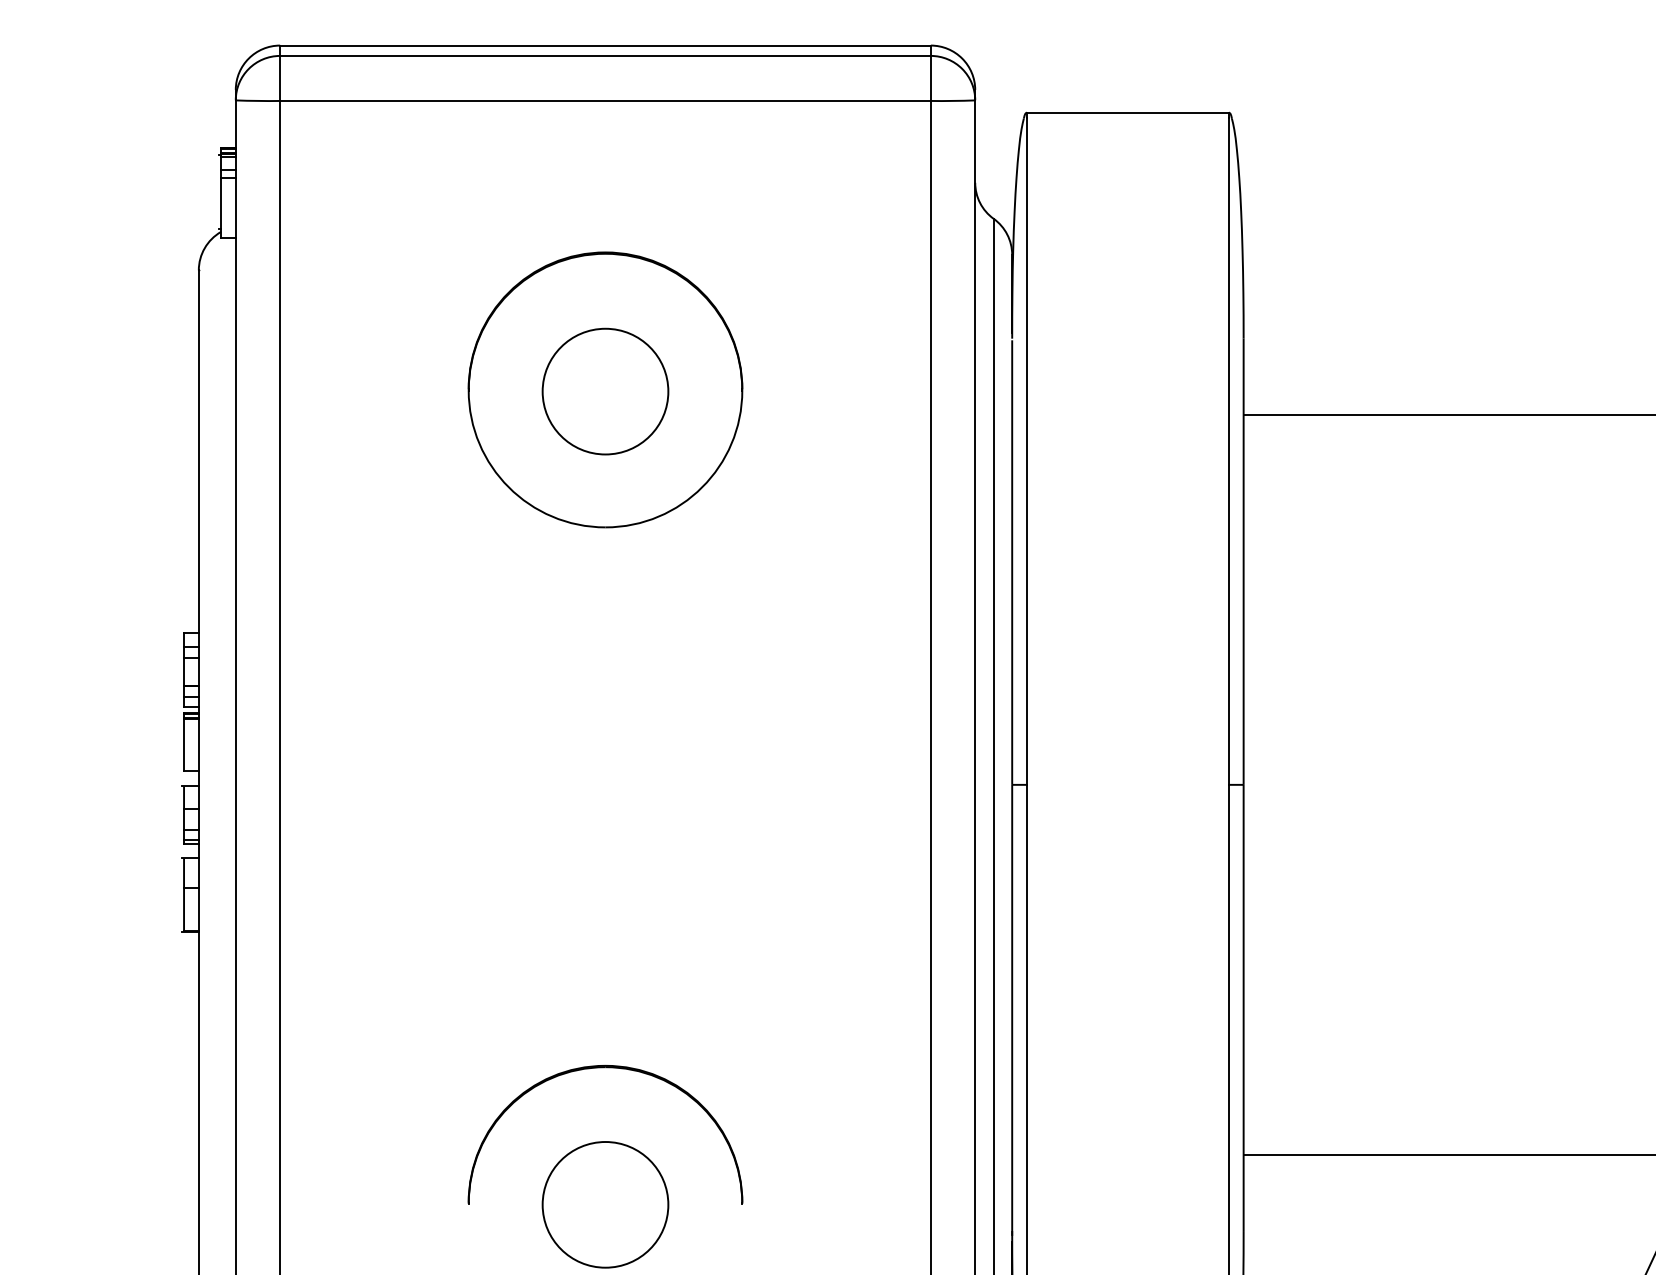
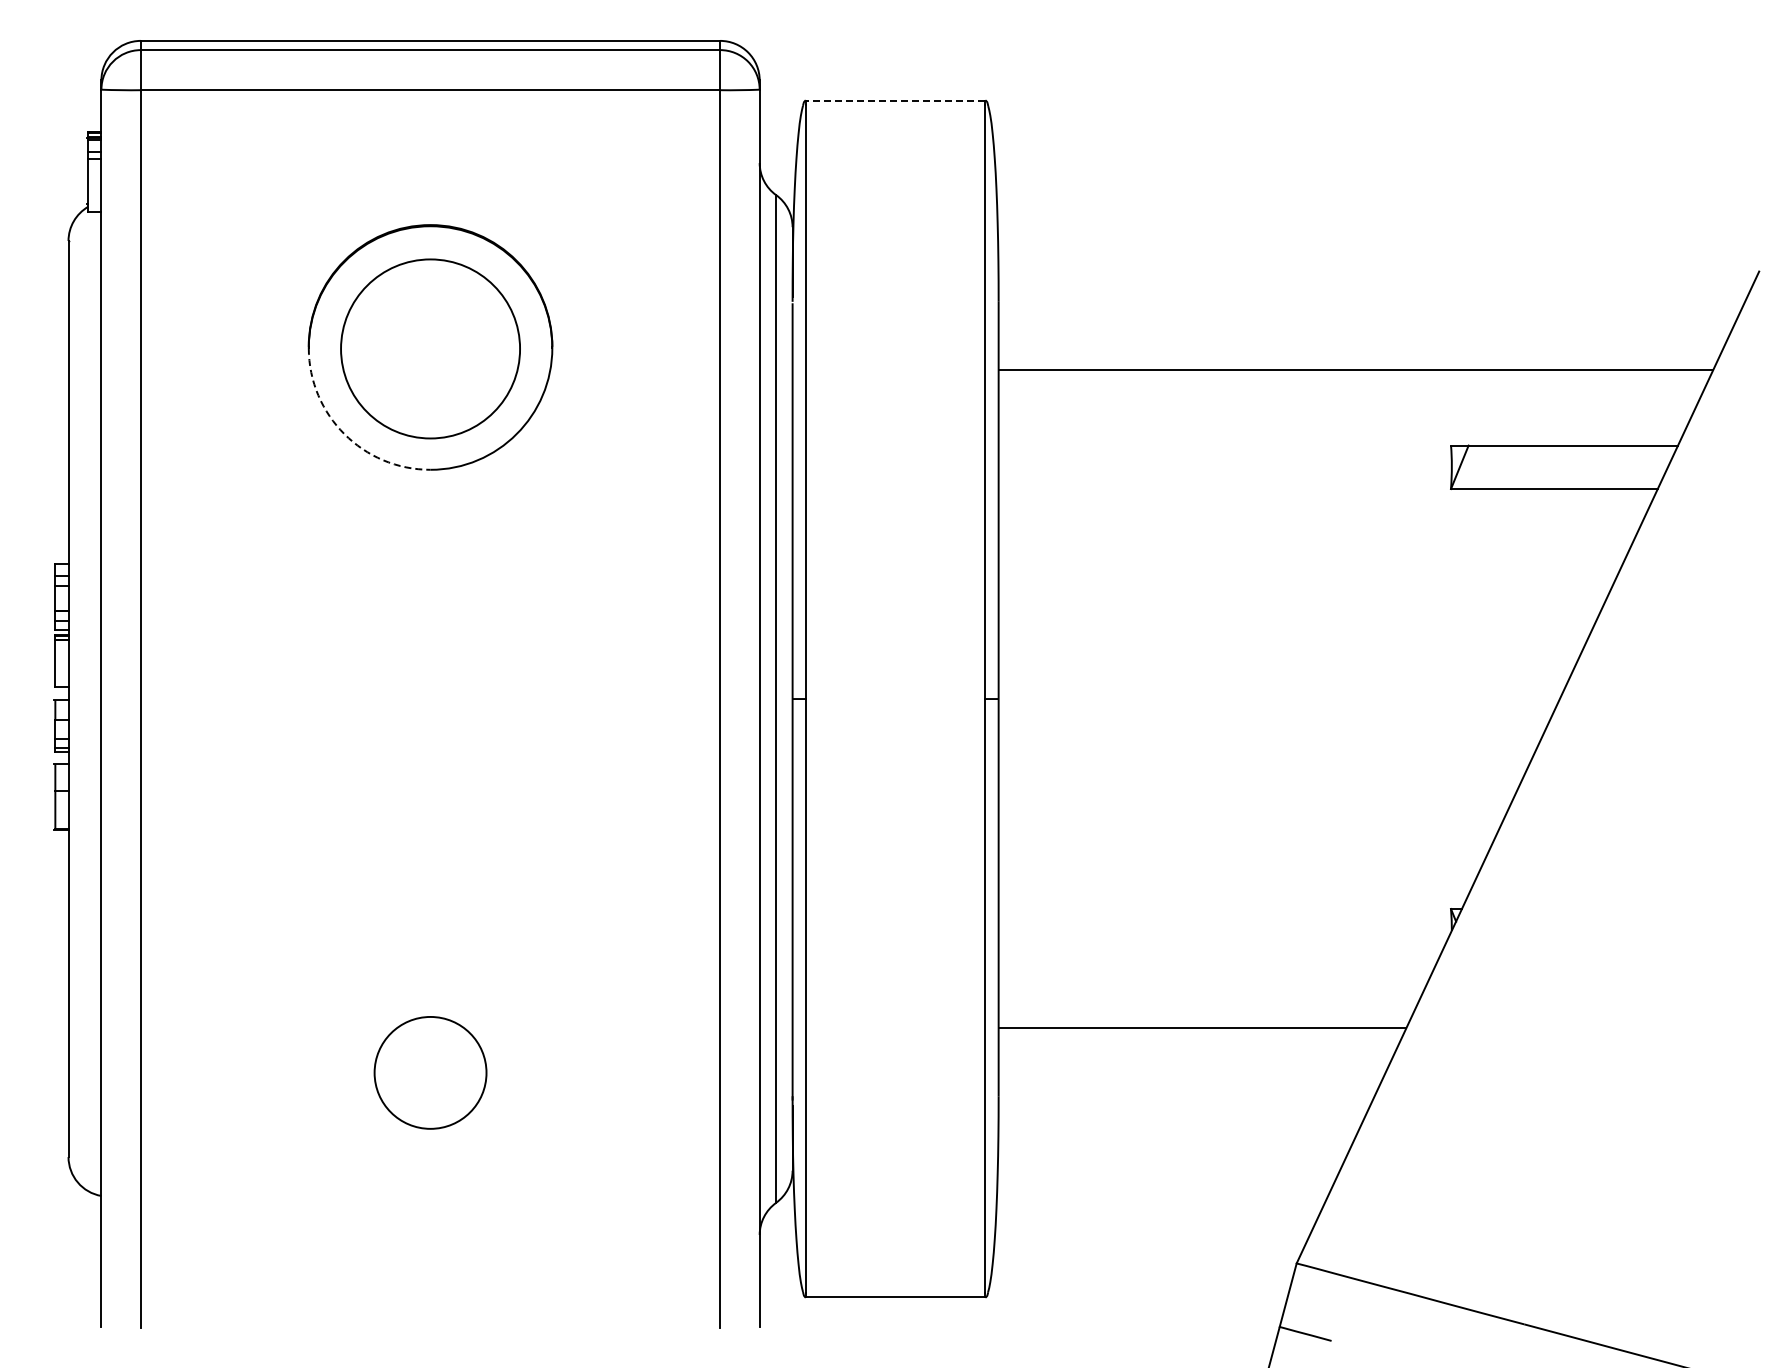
line: (1127, 112) -> (895, 100), solid -> dashed
circle: (605, 391) -> (430, 348), size x1.6
arc: (508, 487) -> (344, 434), solid -> dashed
part: (605, 1068) -> (430, 951), removed

